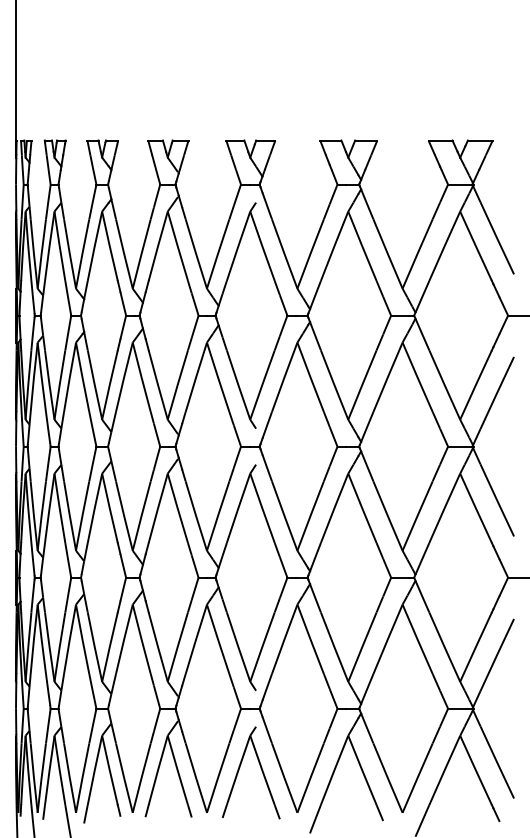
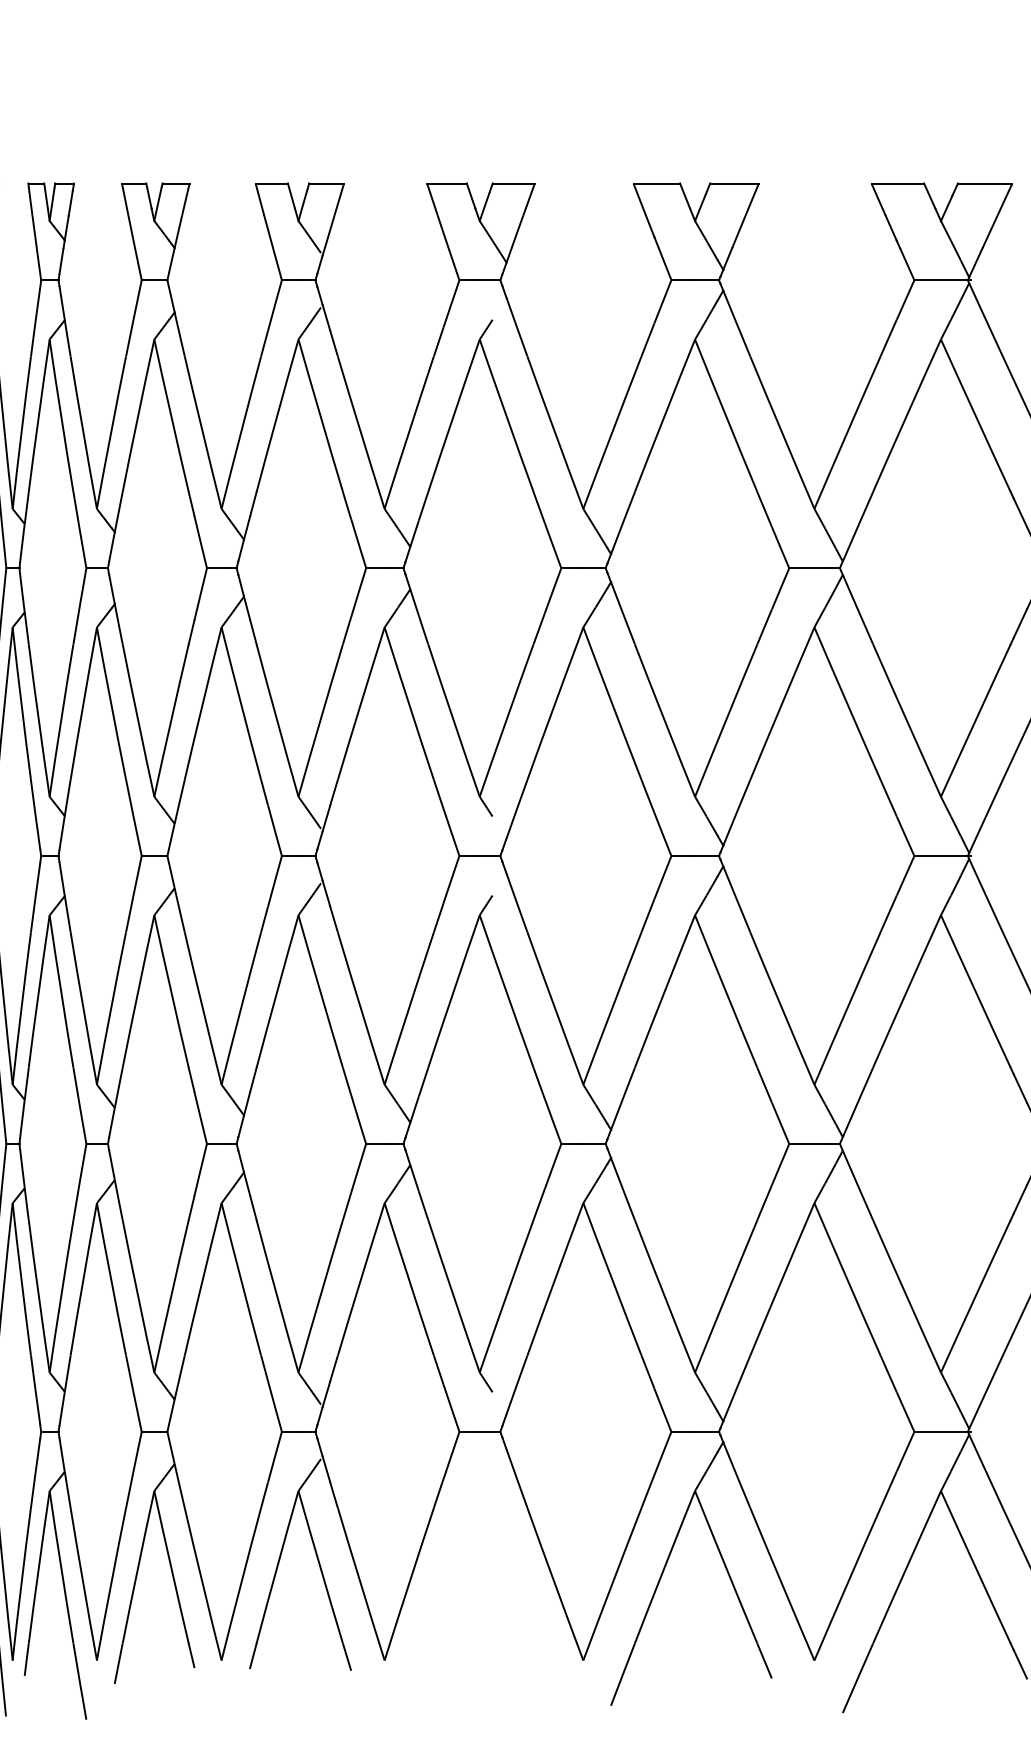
part: (260, 768) -> (502, 1563), removed

